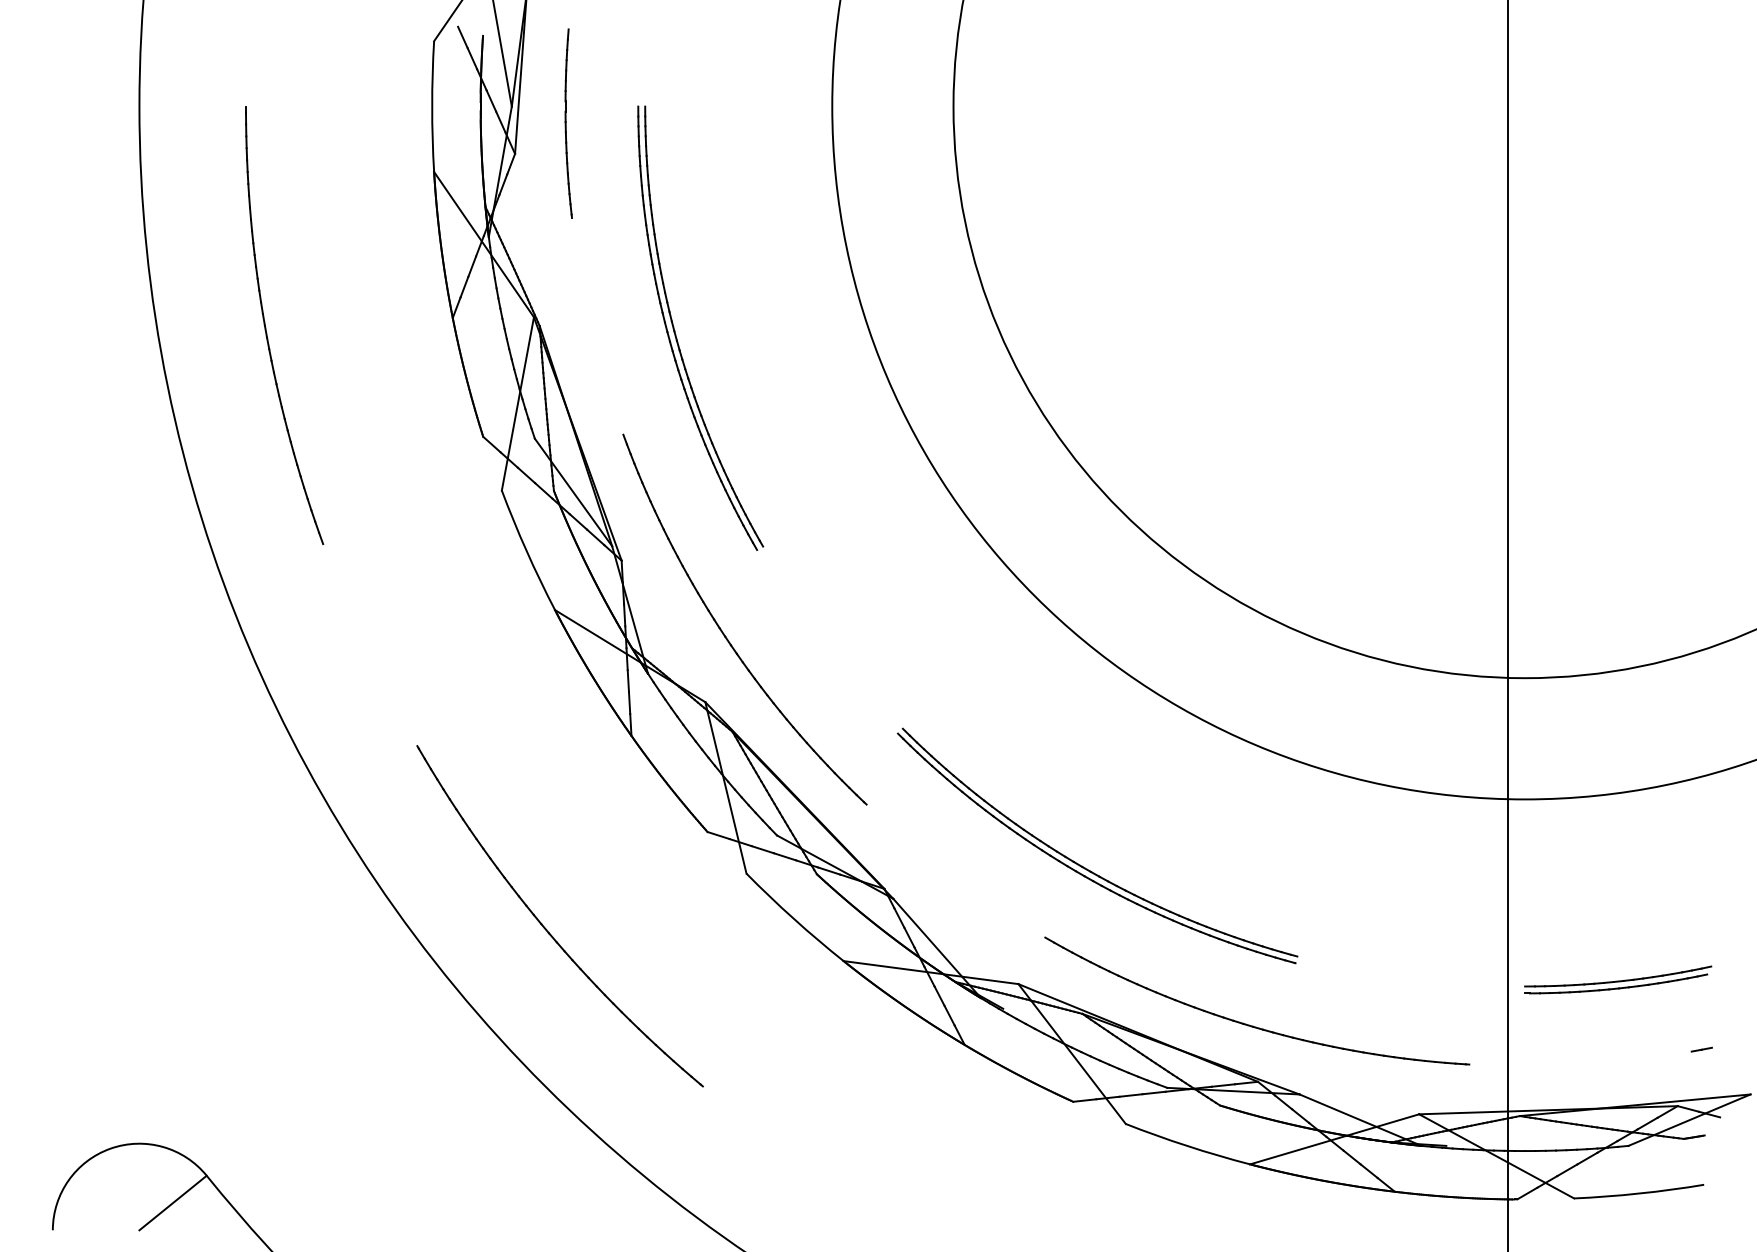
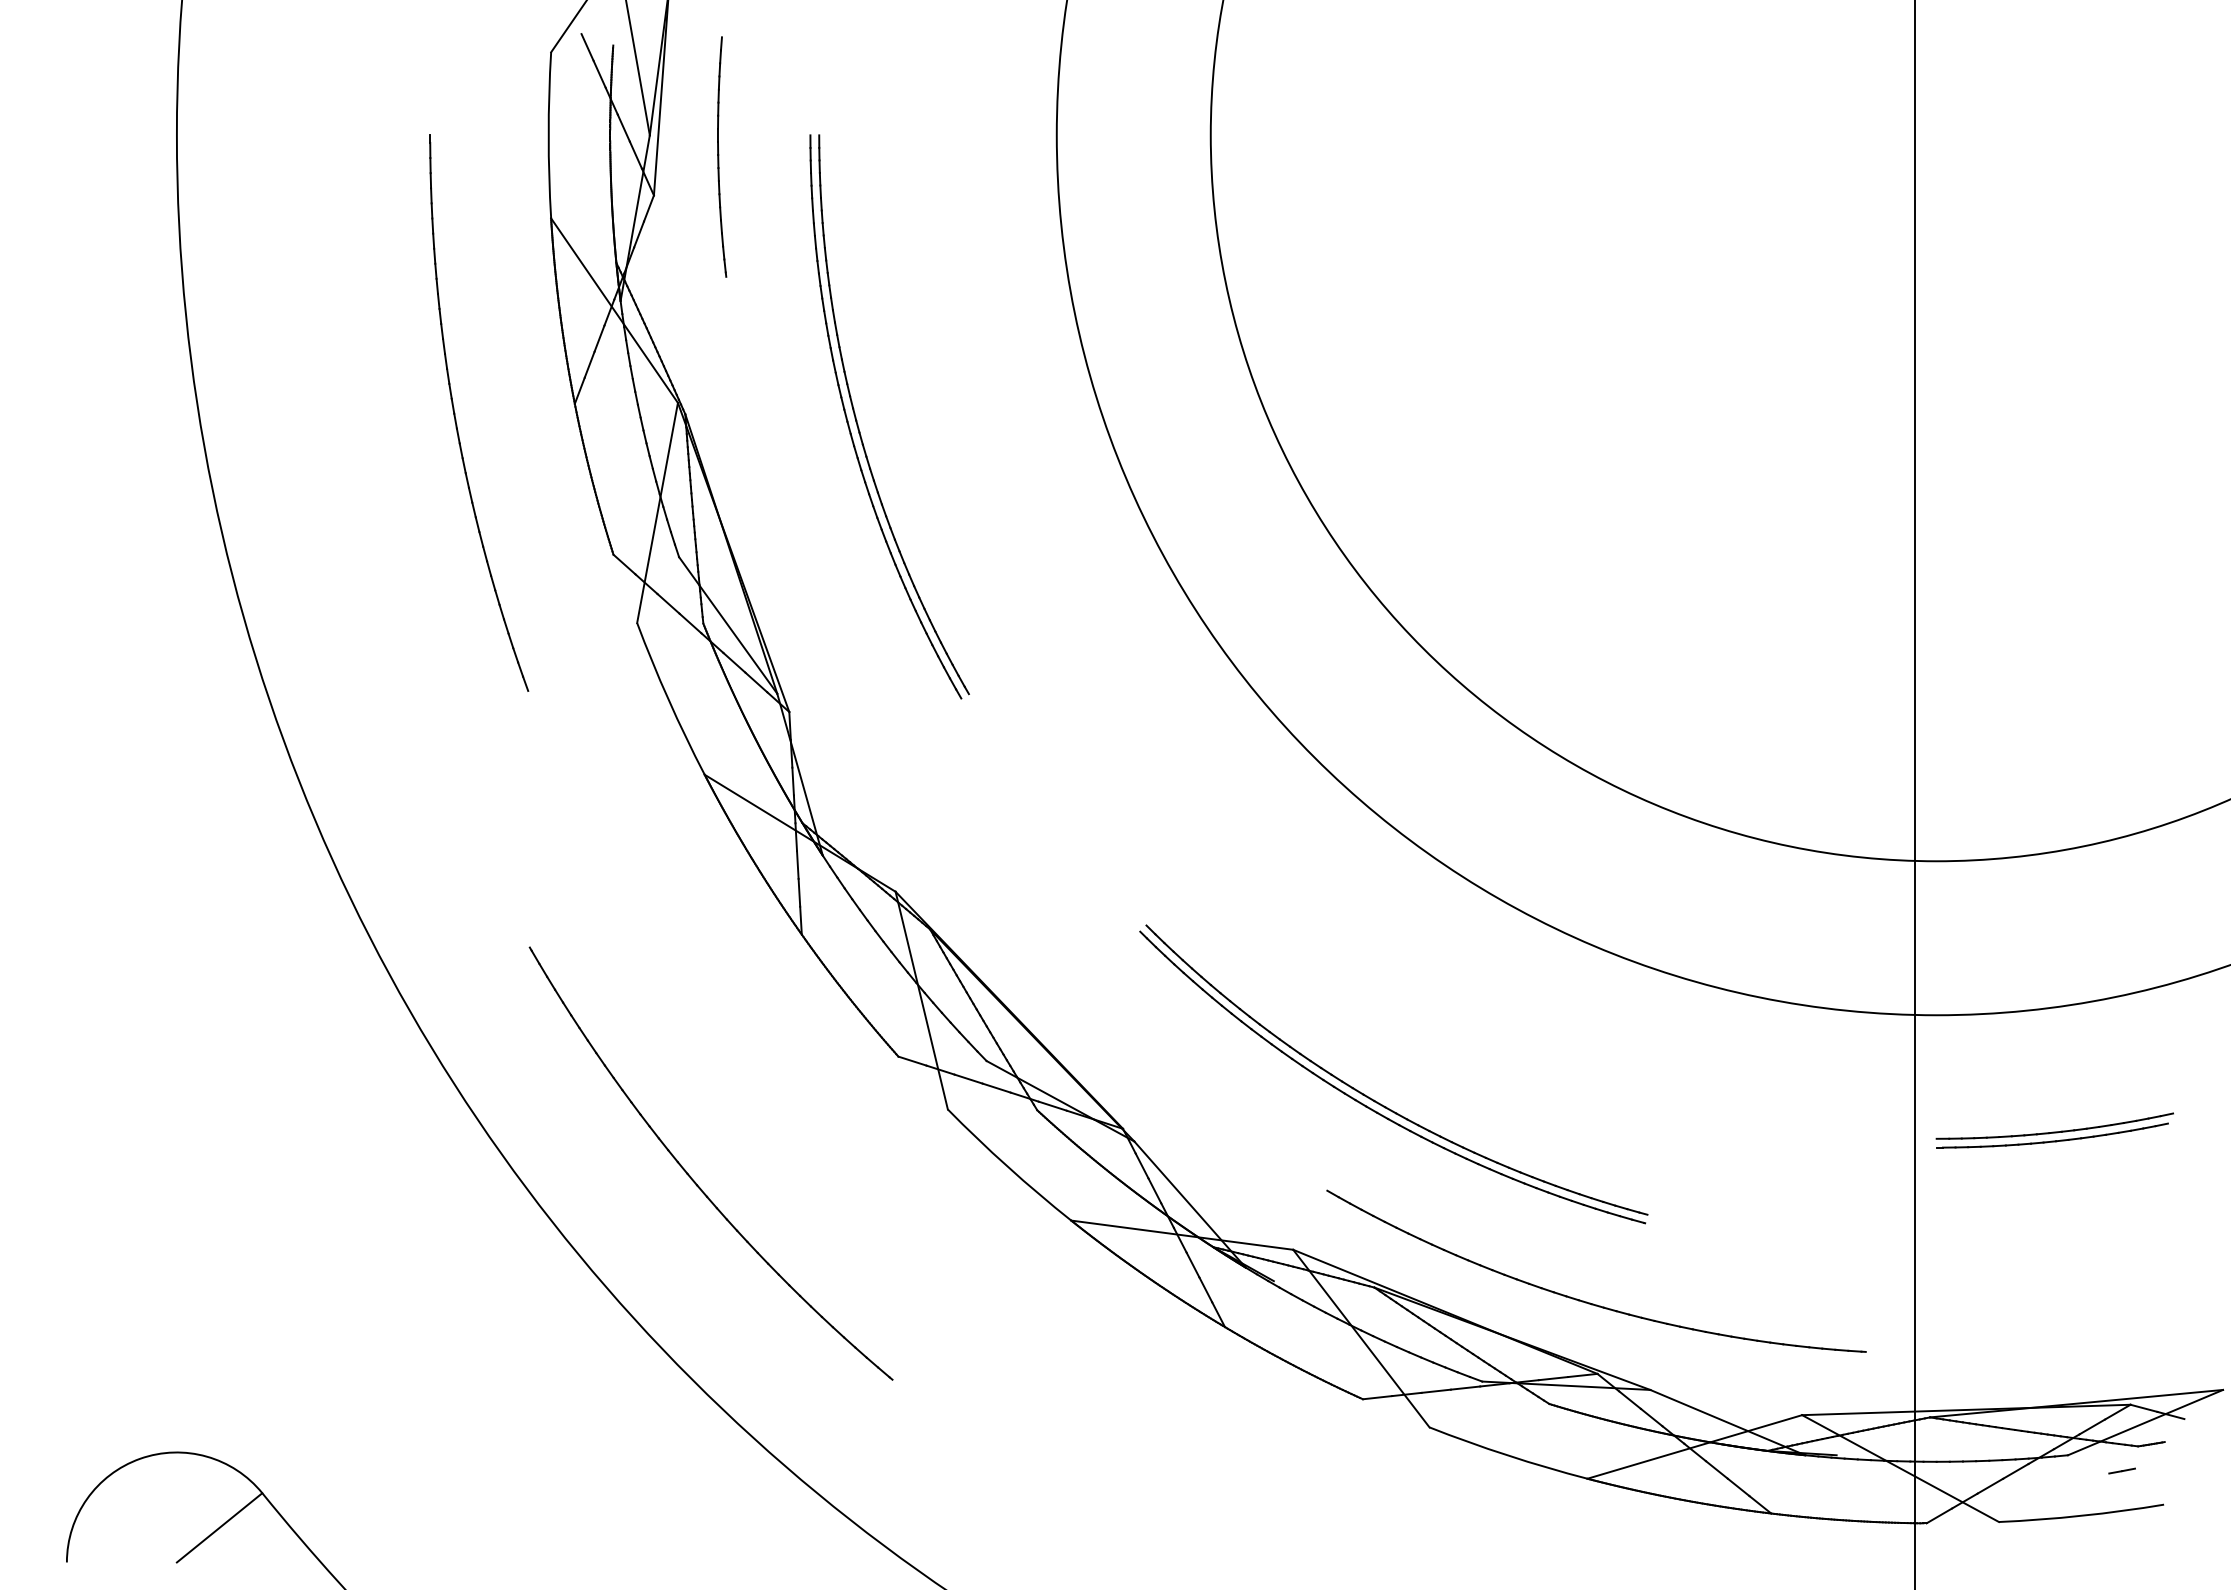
part: (265, 325) -> (455, 413), moved
part: (724, 633) -> (919, 804), removed
part: (1617, 979) -> (2054, 1130), moved
line: (1701, 1049) -> (2121, 1470), moved

